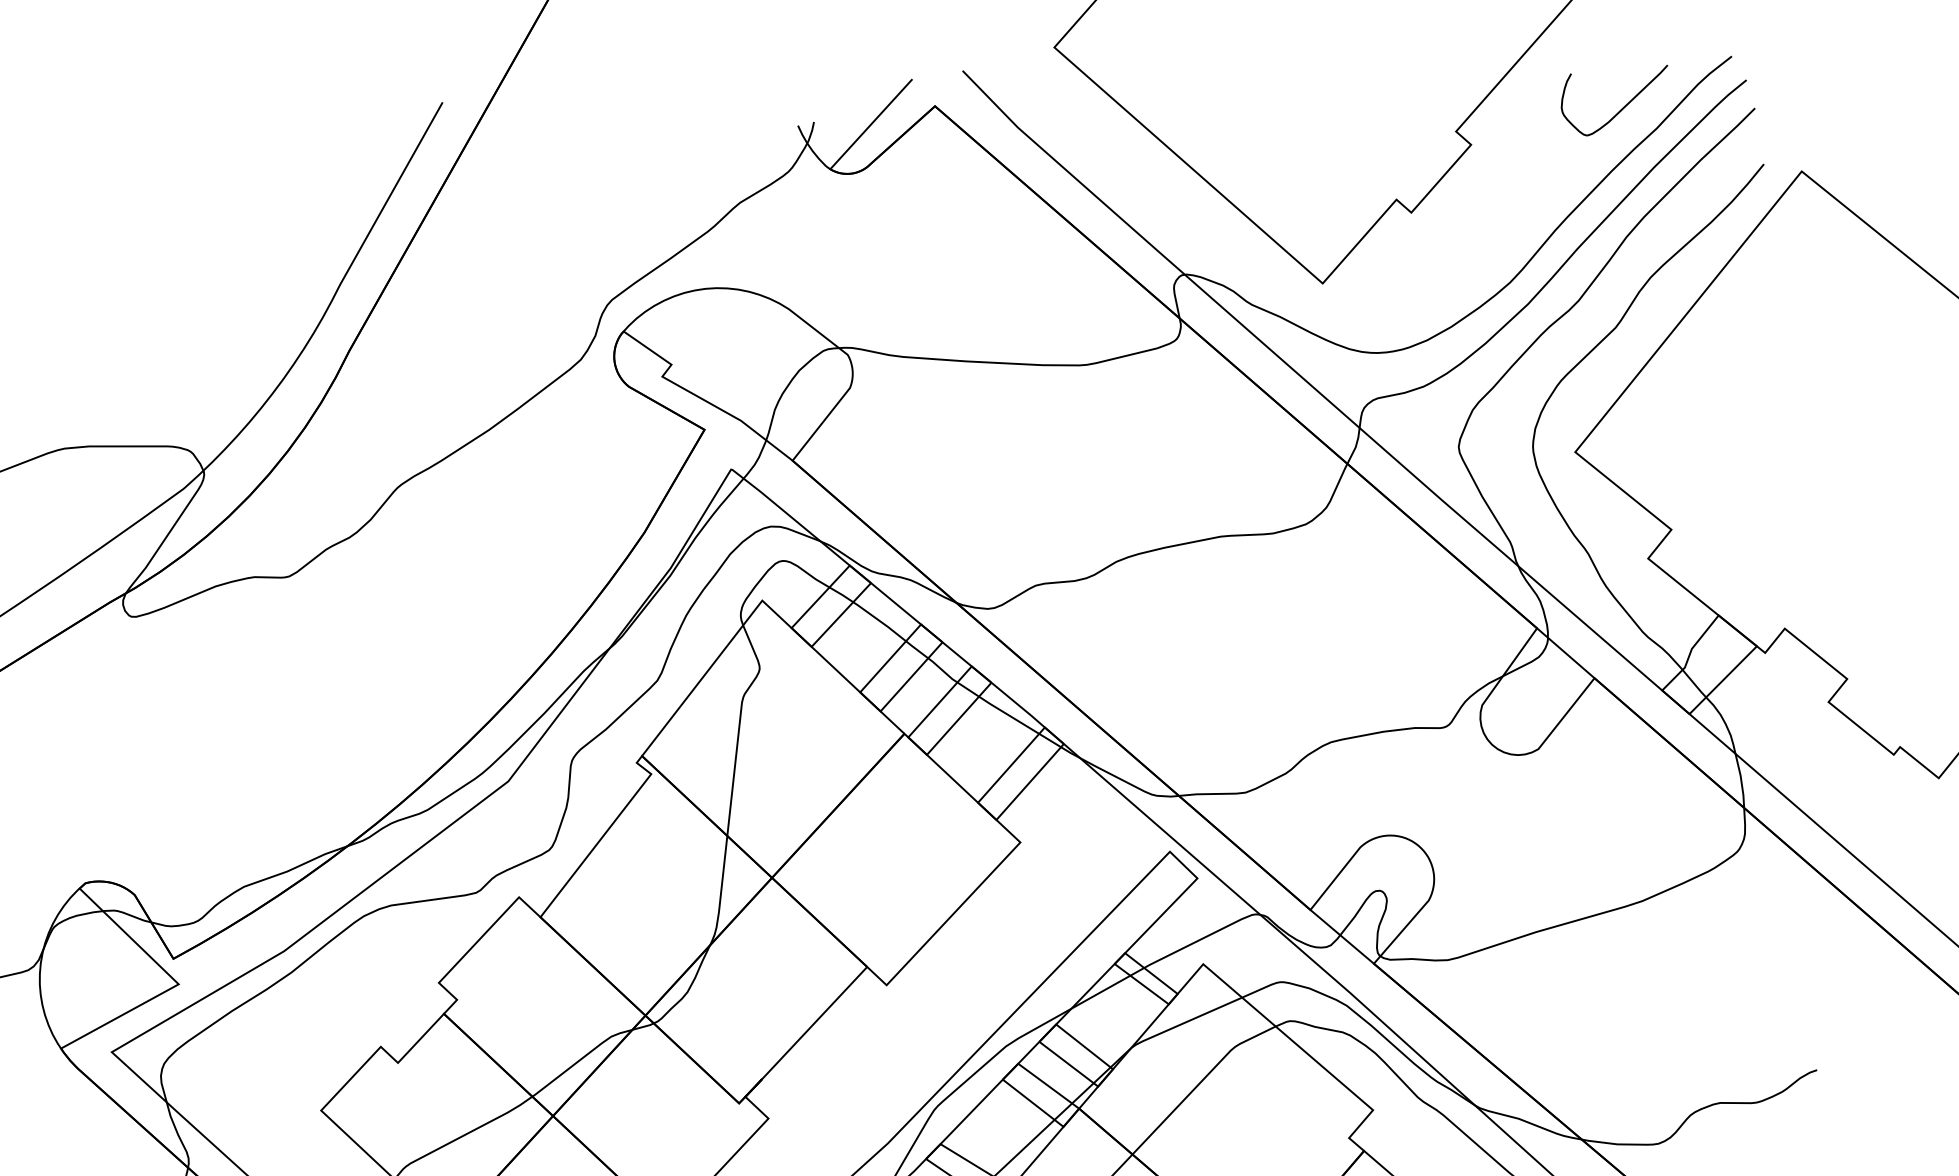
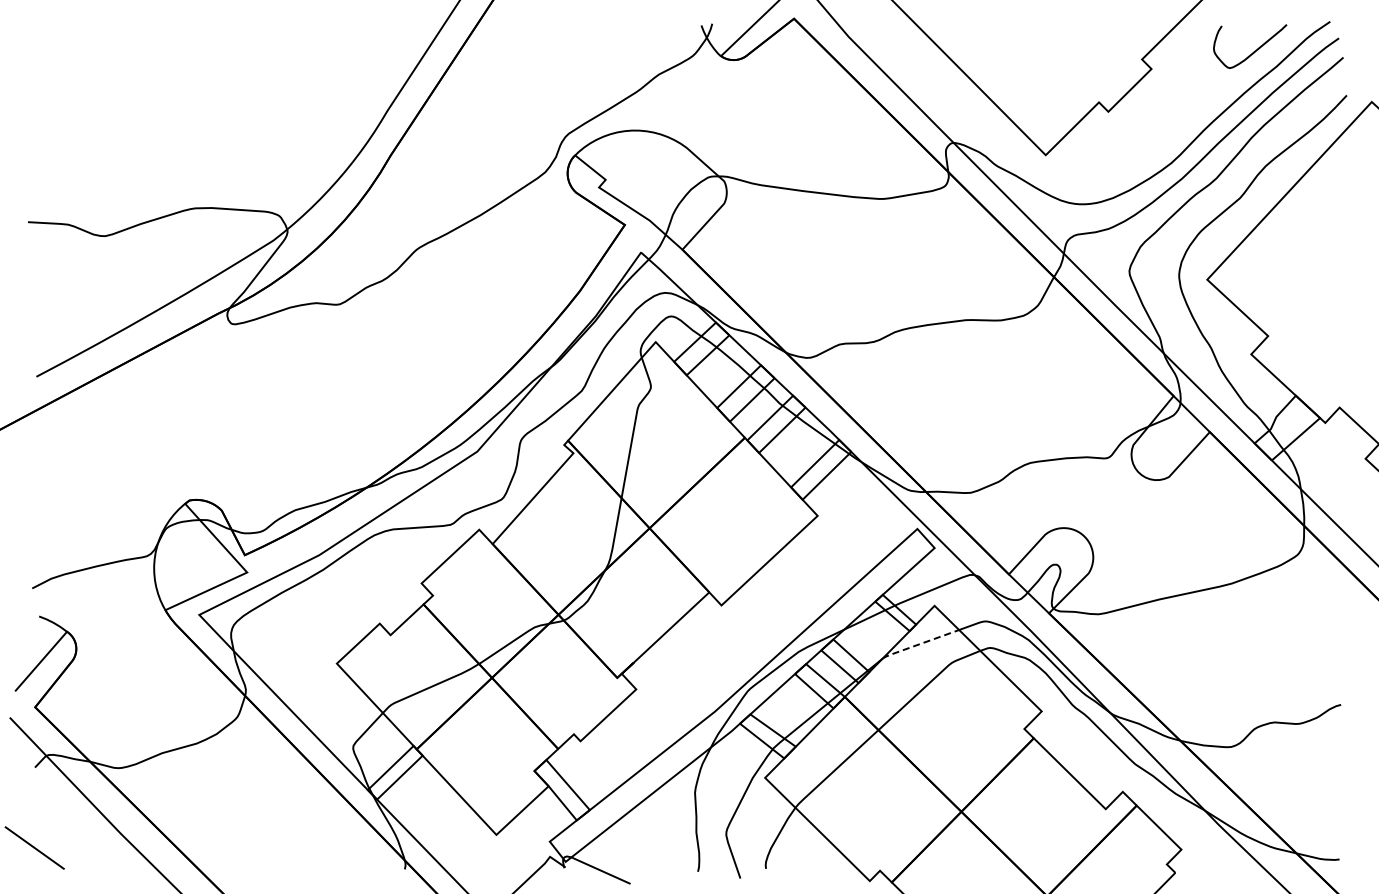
line: (1184, 1023) -> (919, 644), solid -> dashed

